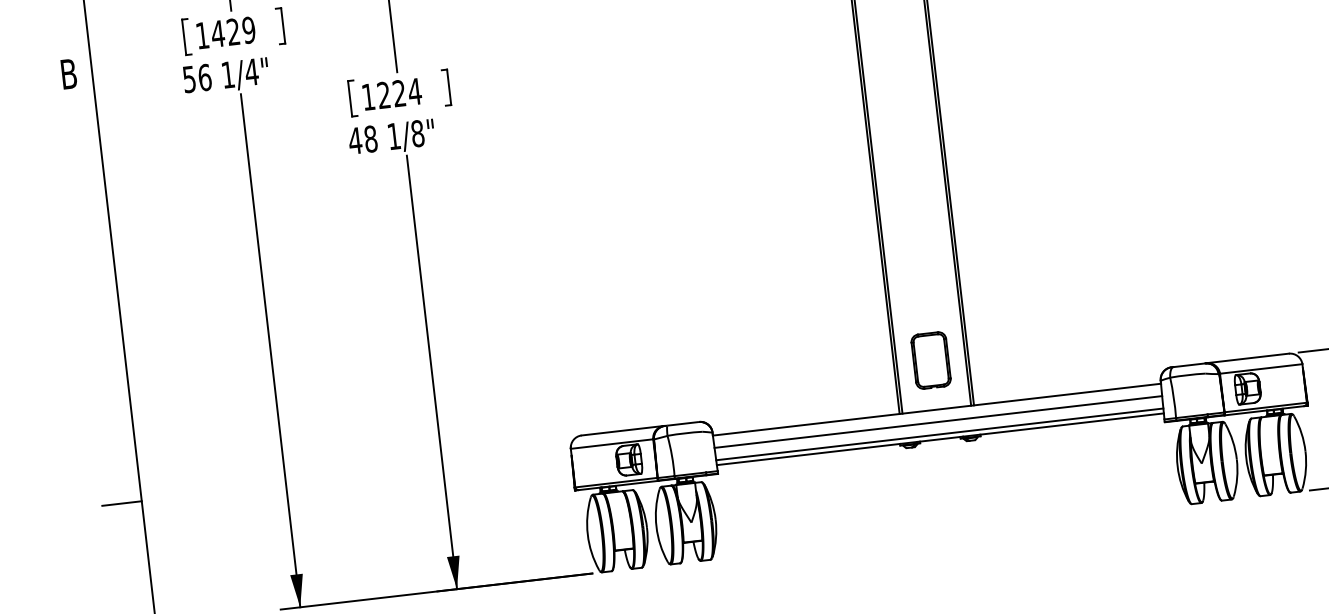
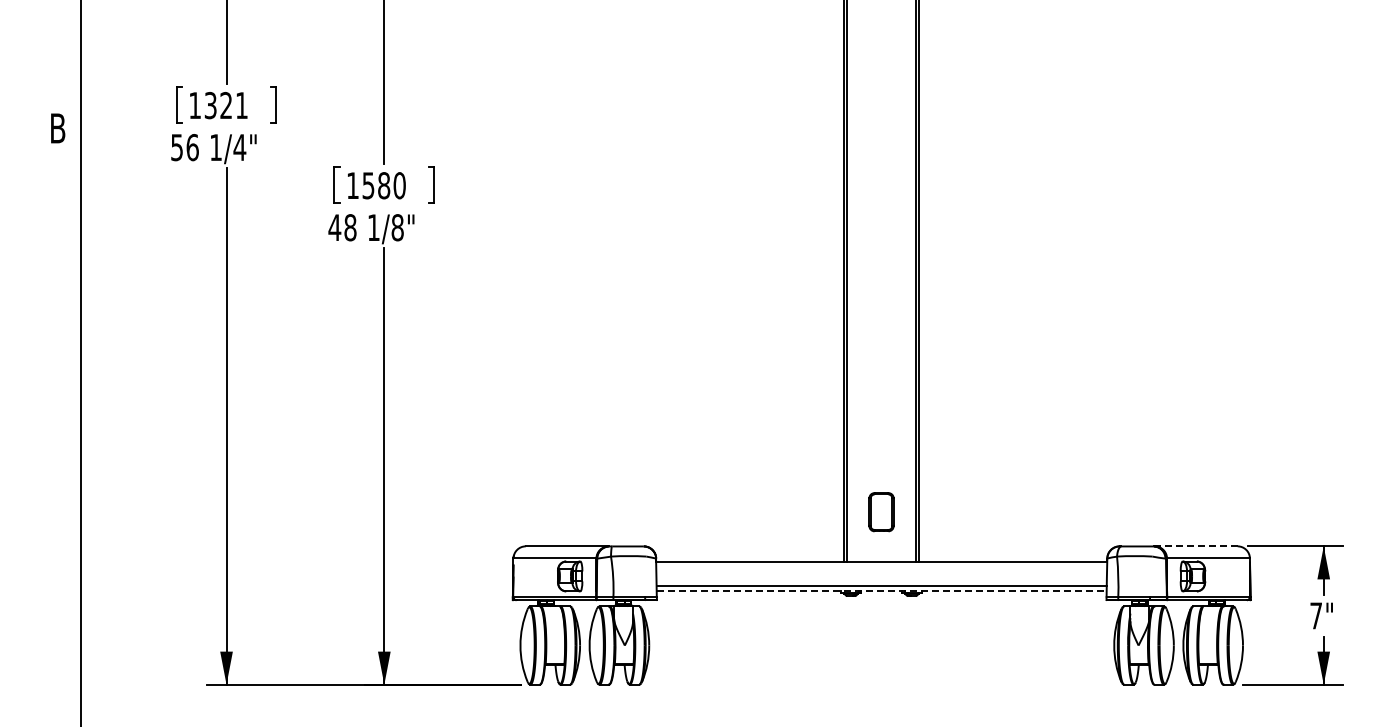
text: (232, 32) -> (225, 105), 1429 -> 1321
text: (399, 93) -> (384, 185), 1224 -> 1580
line: (1246, 358) -> (1195, 546), solid -> dashed
part: (931, 360) -> (881, 512), size x0.7
line: (938, 421) -> (881, 573), removed
line: (940, 439) -> (881, 591), solid -> dashed
line: (122, 503) -> (61, 561), removed

